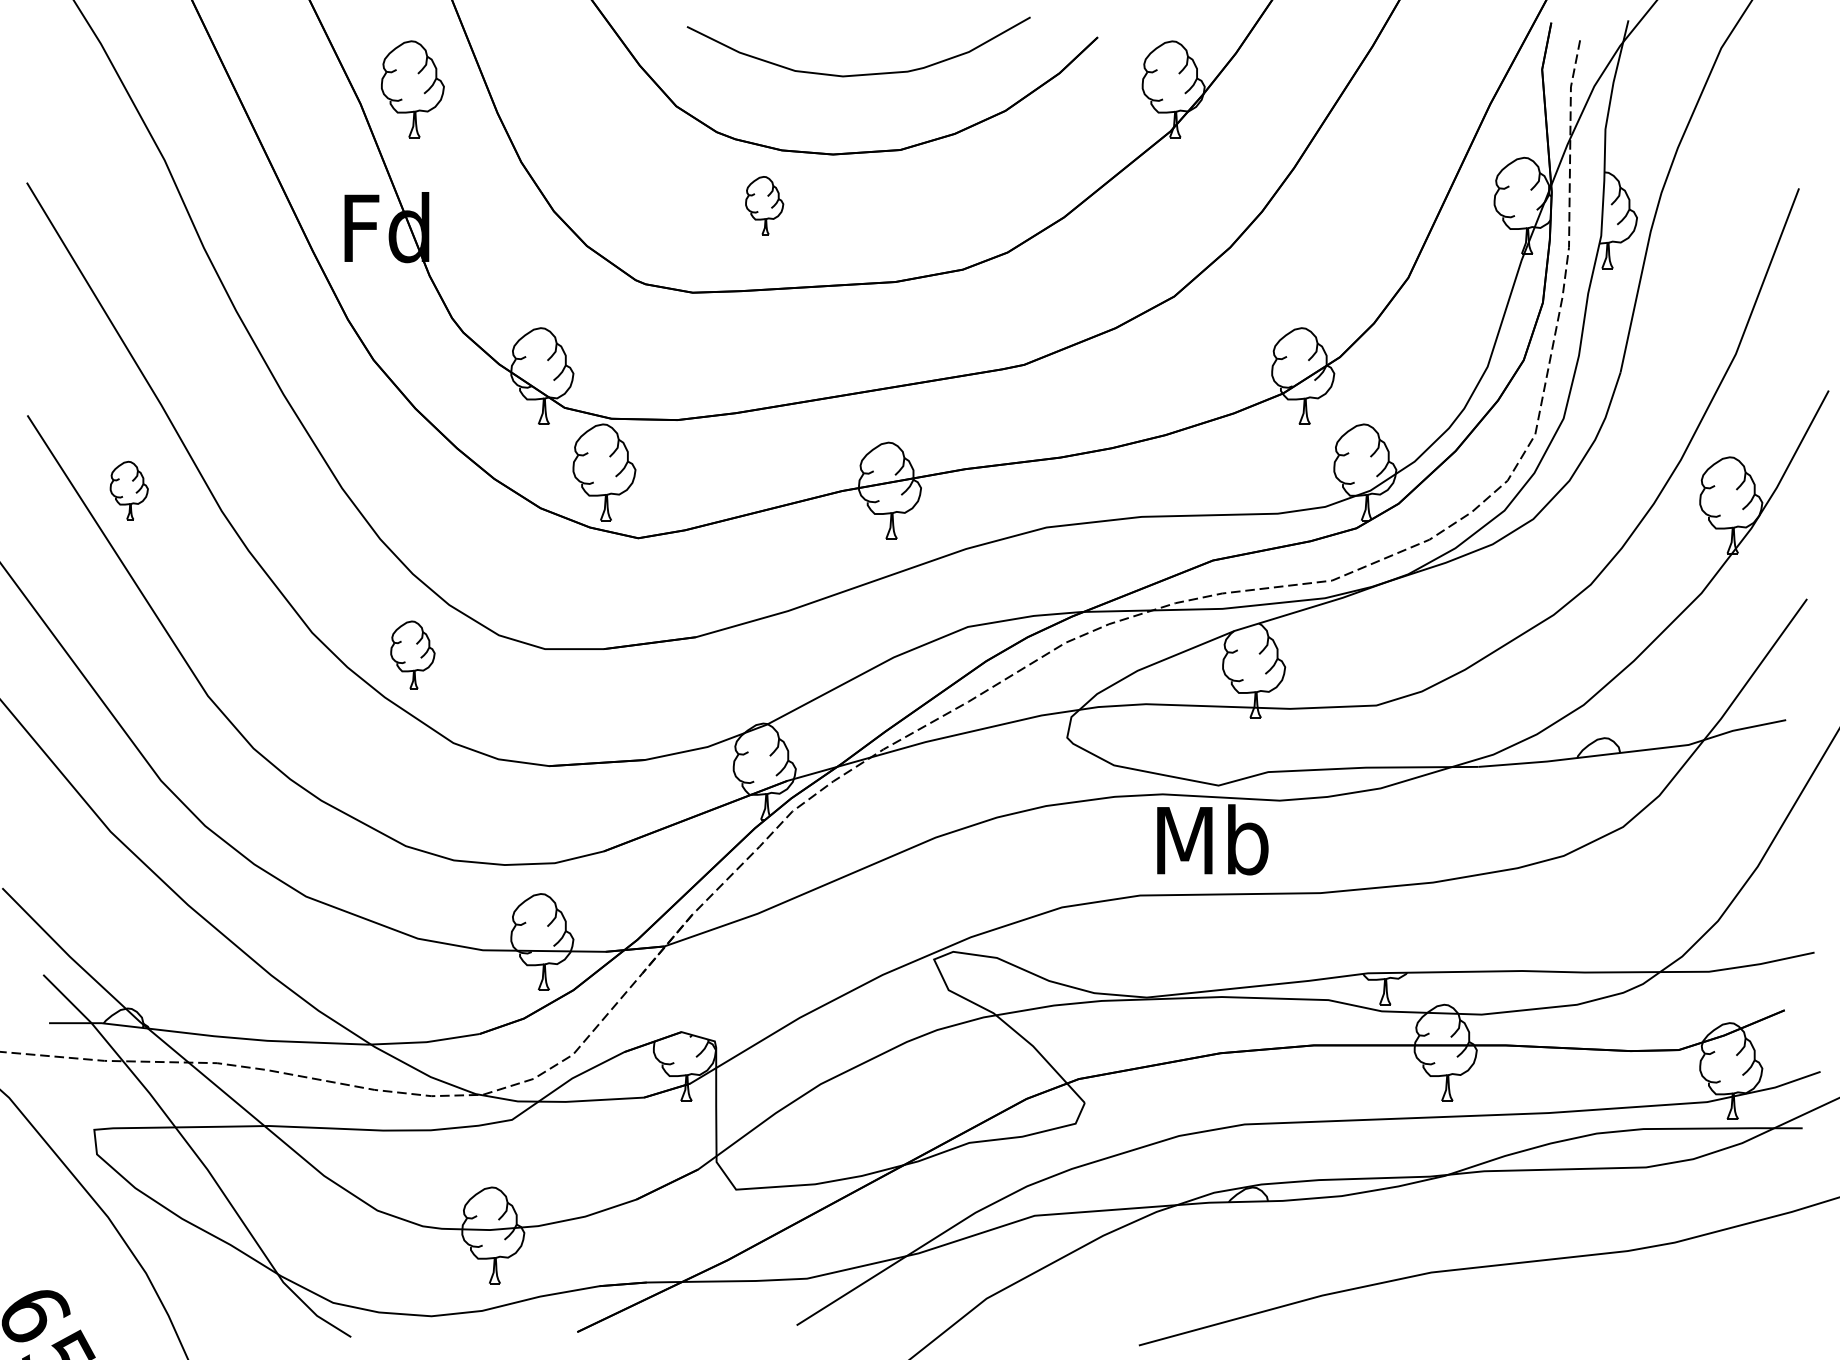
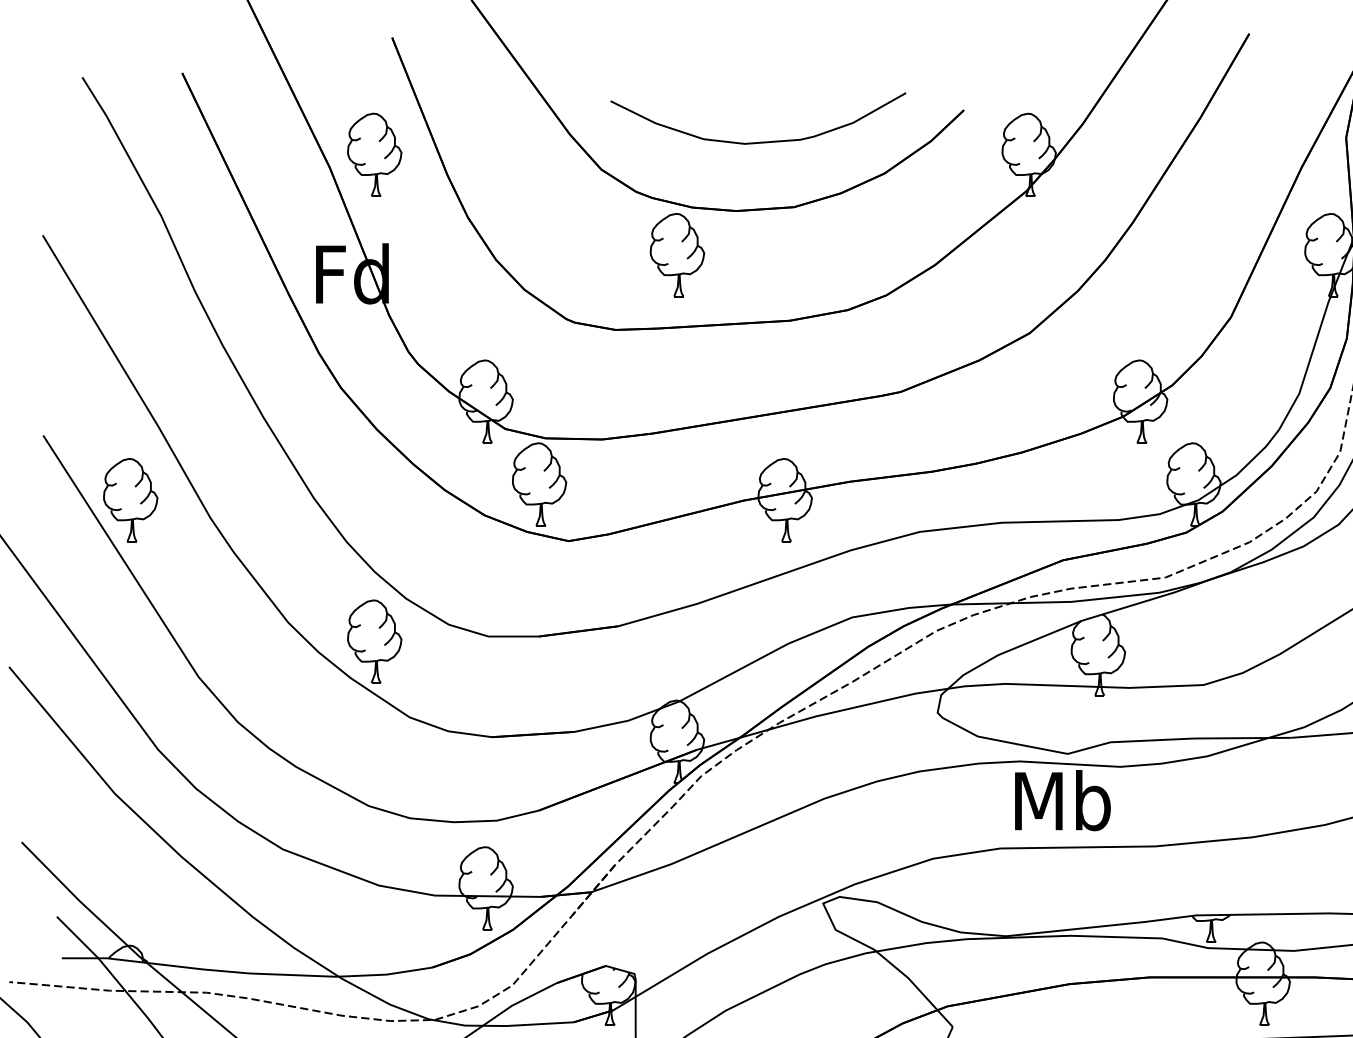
part: (764, 205) -> (677, 254), size x1.67
part: (129, 490) -> (131, 500), size x1.67
part: (412, 654) -> (374, 641), size x1.43

